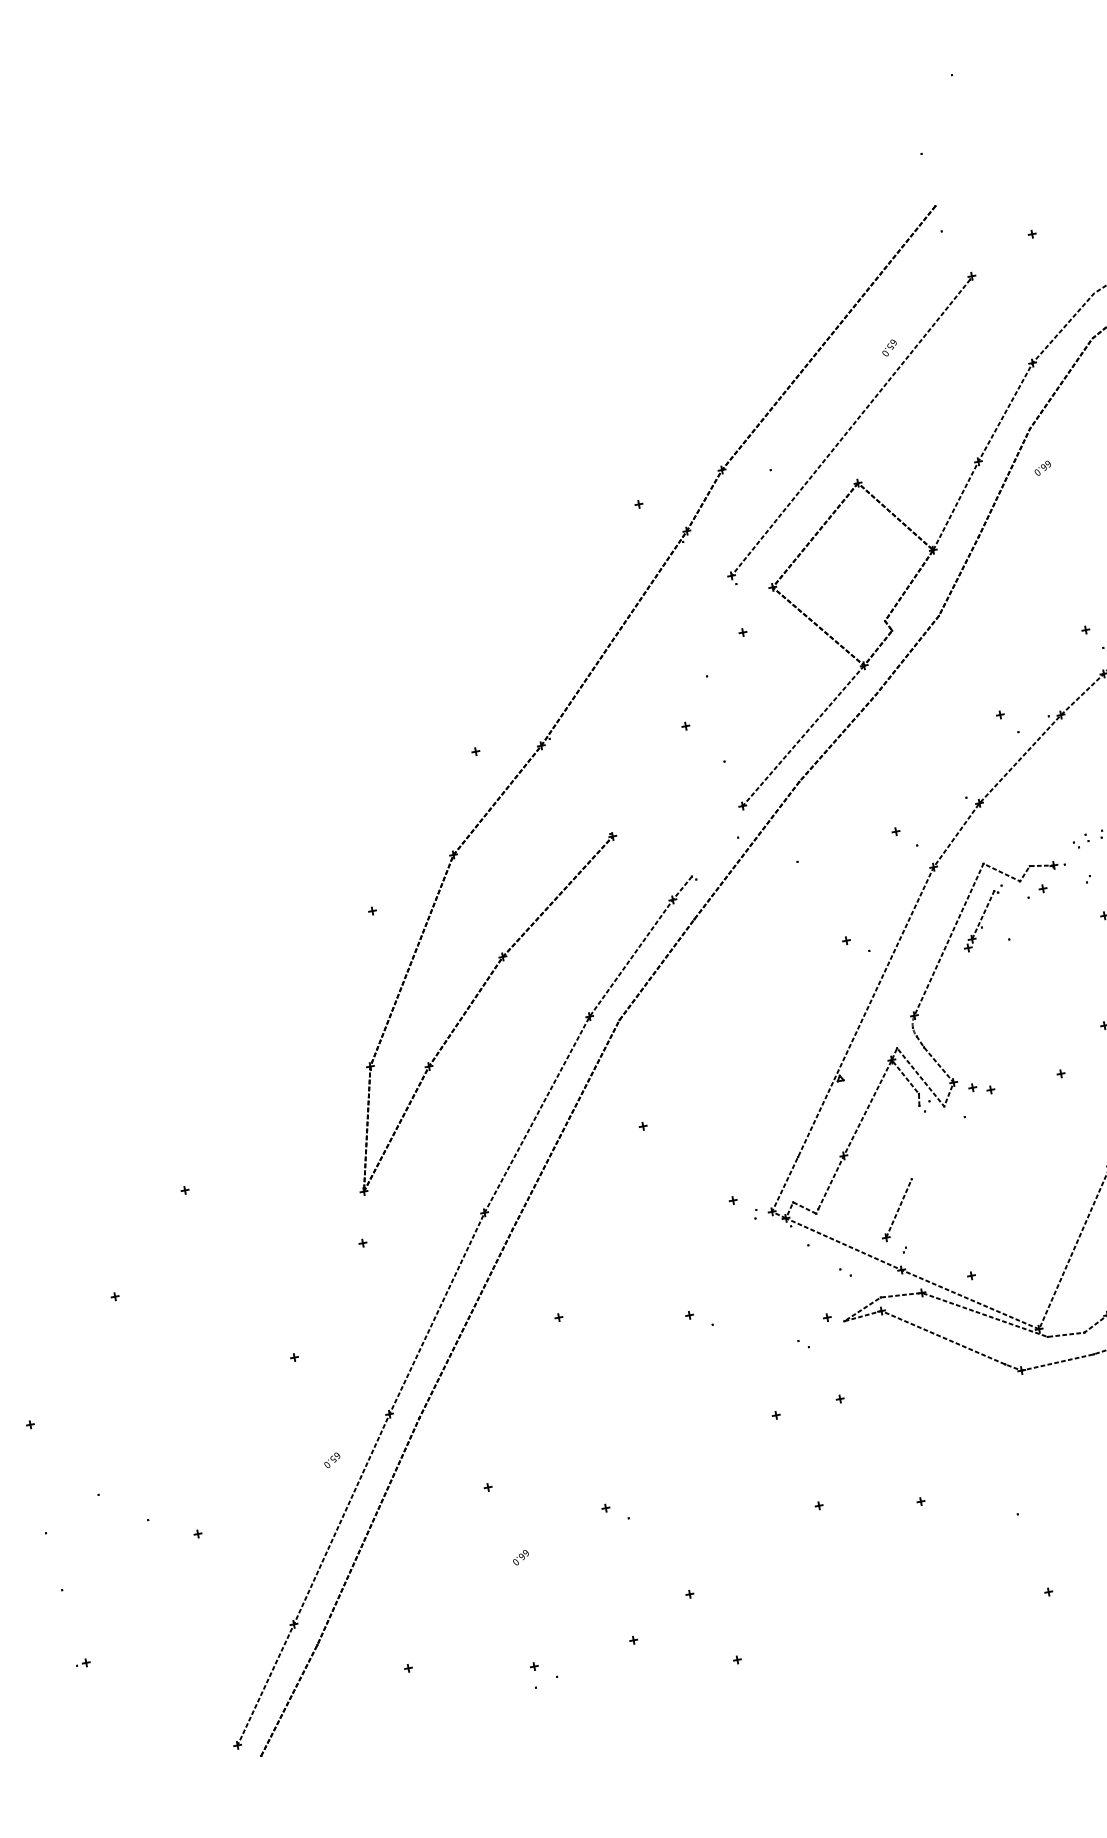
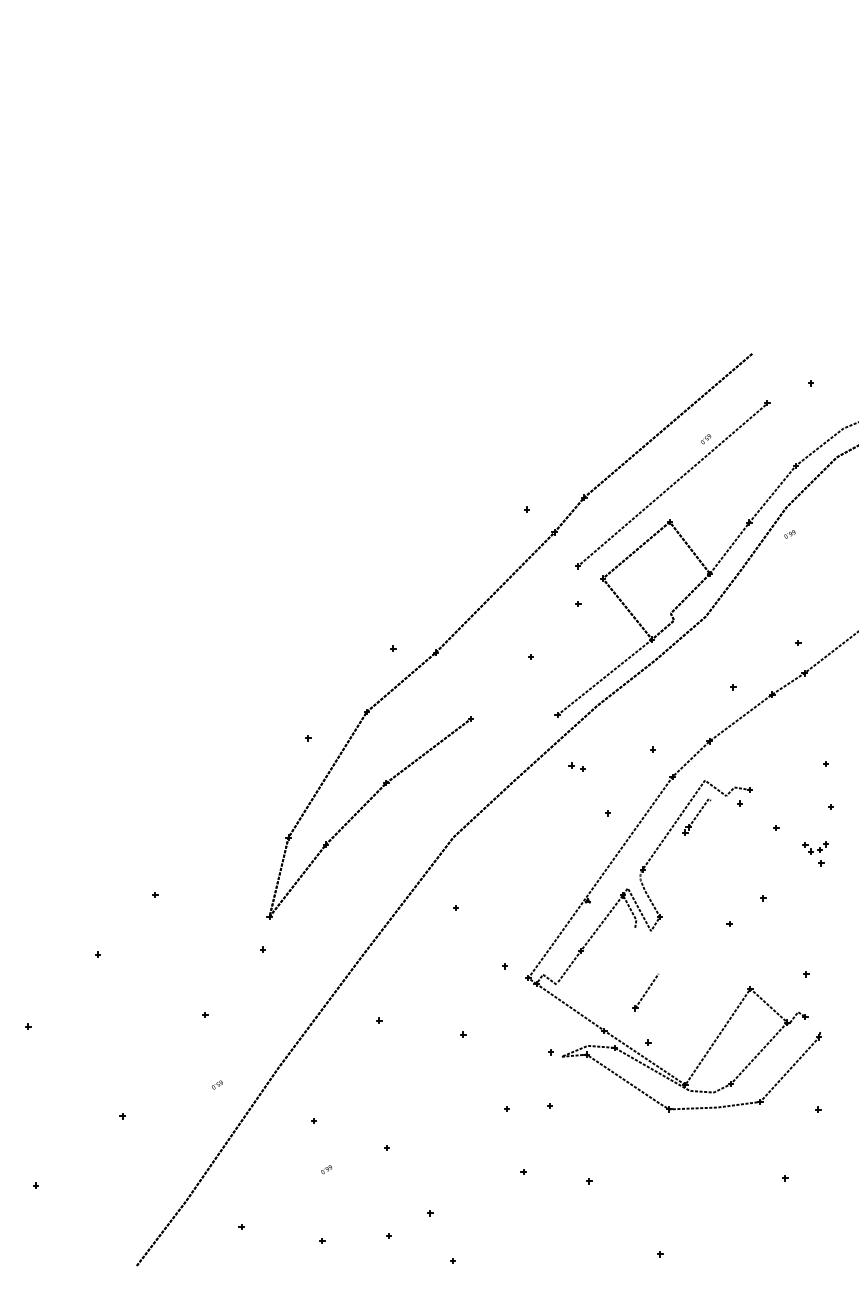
part: (980, 1087) -> (576, 766), moved
part: (897, 1211) -> (645, 992), moved
part: (445, 1301) -> (308, 996), removed

